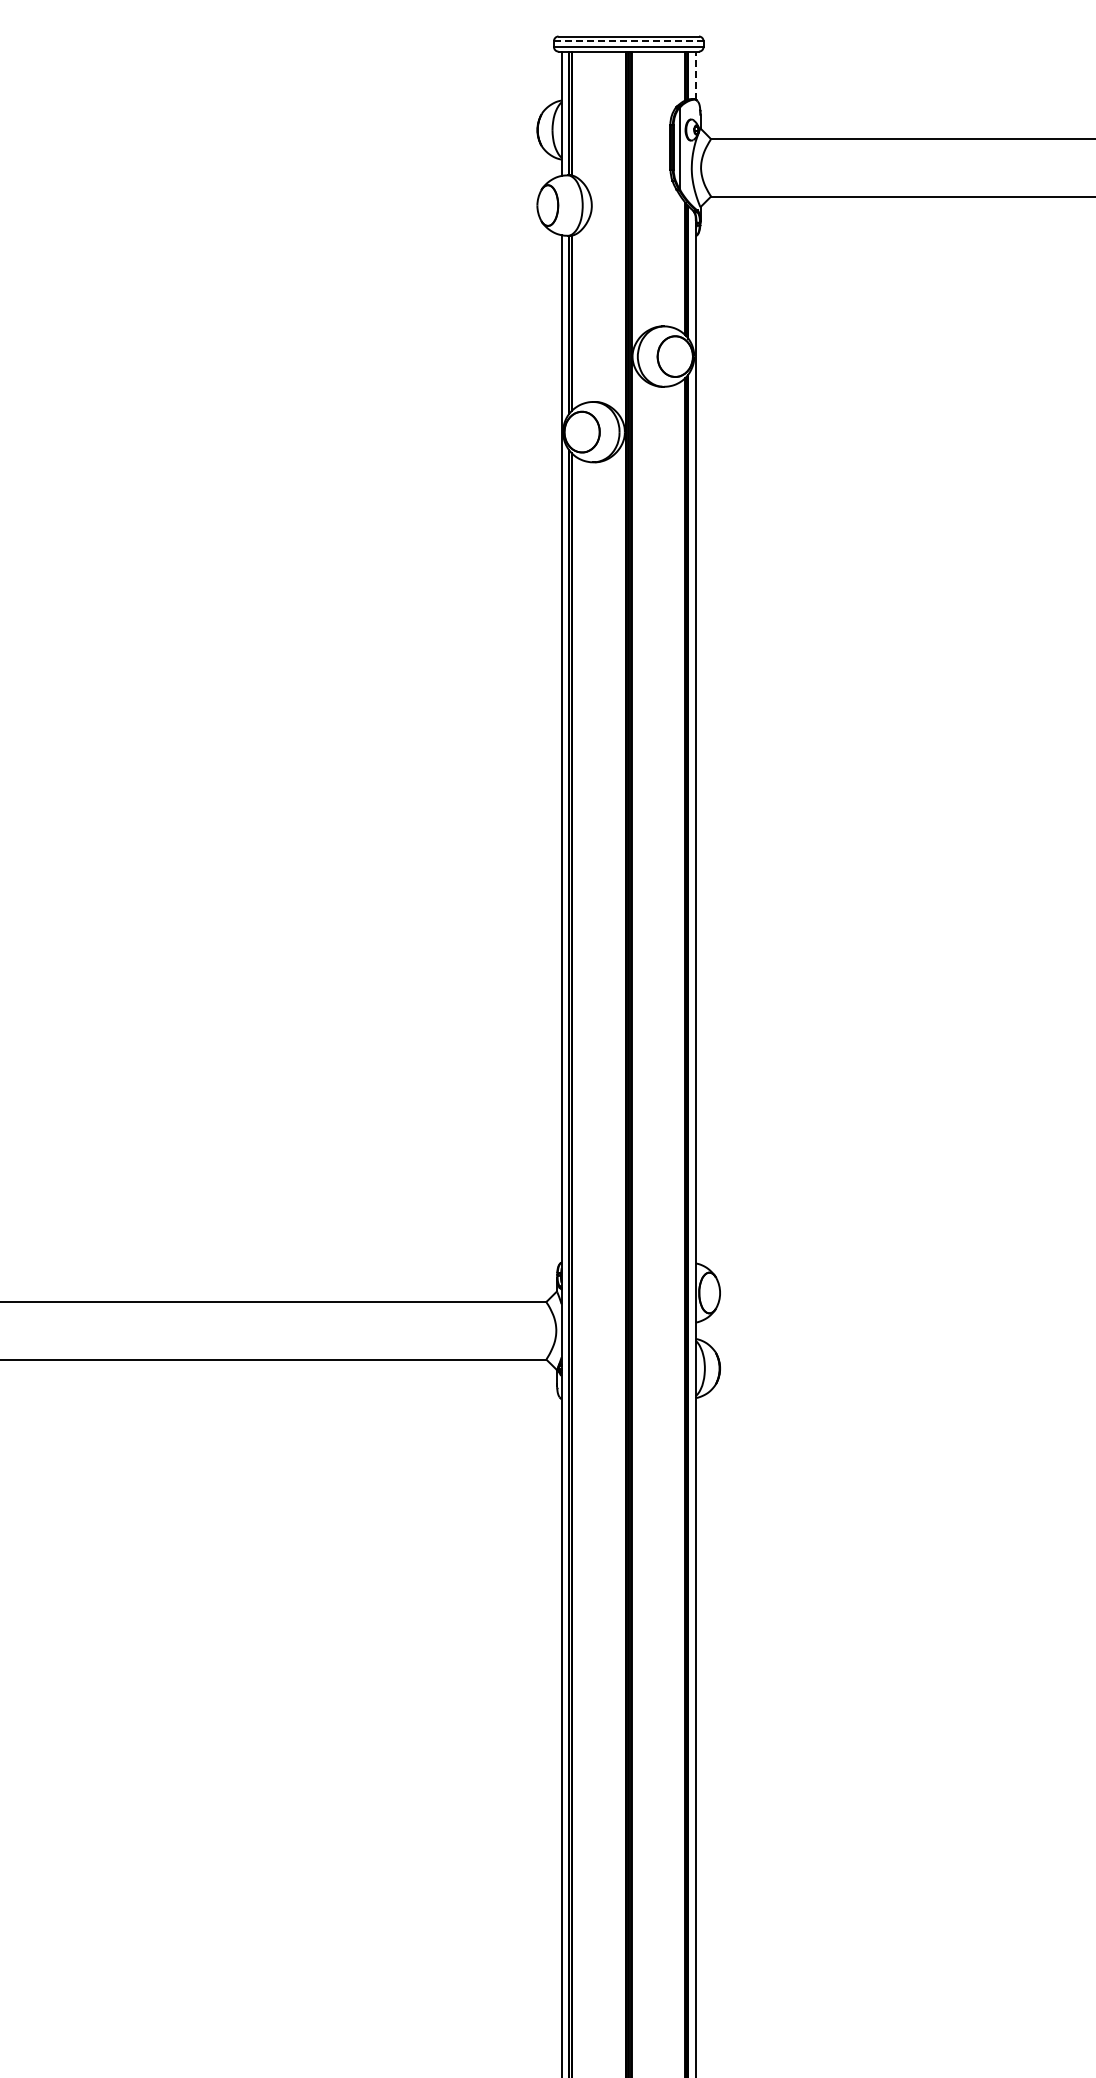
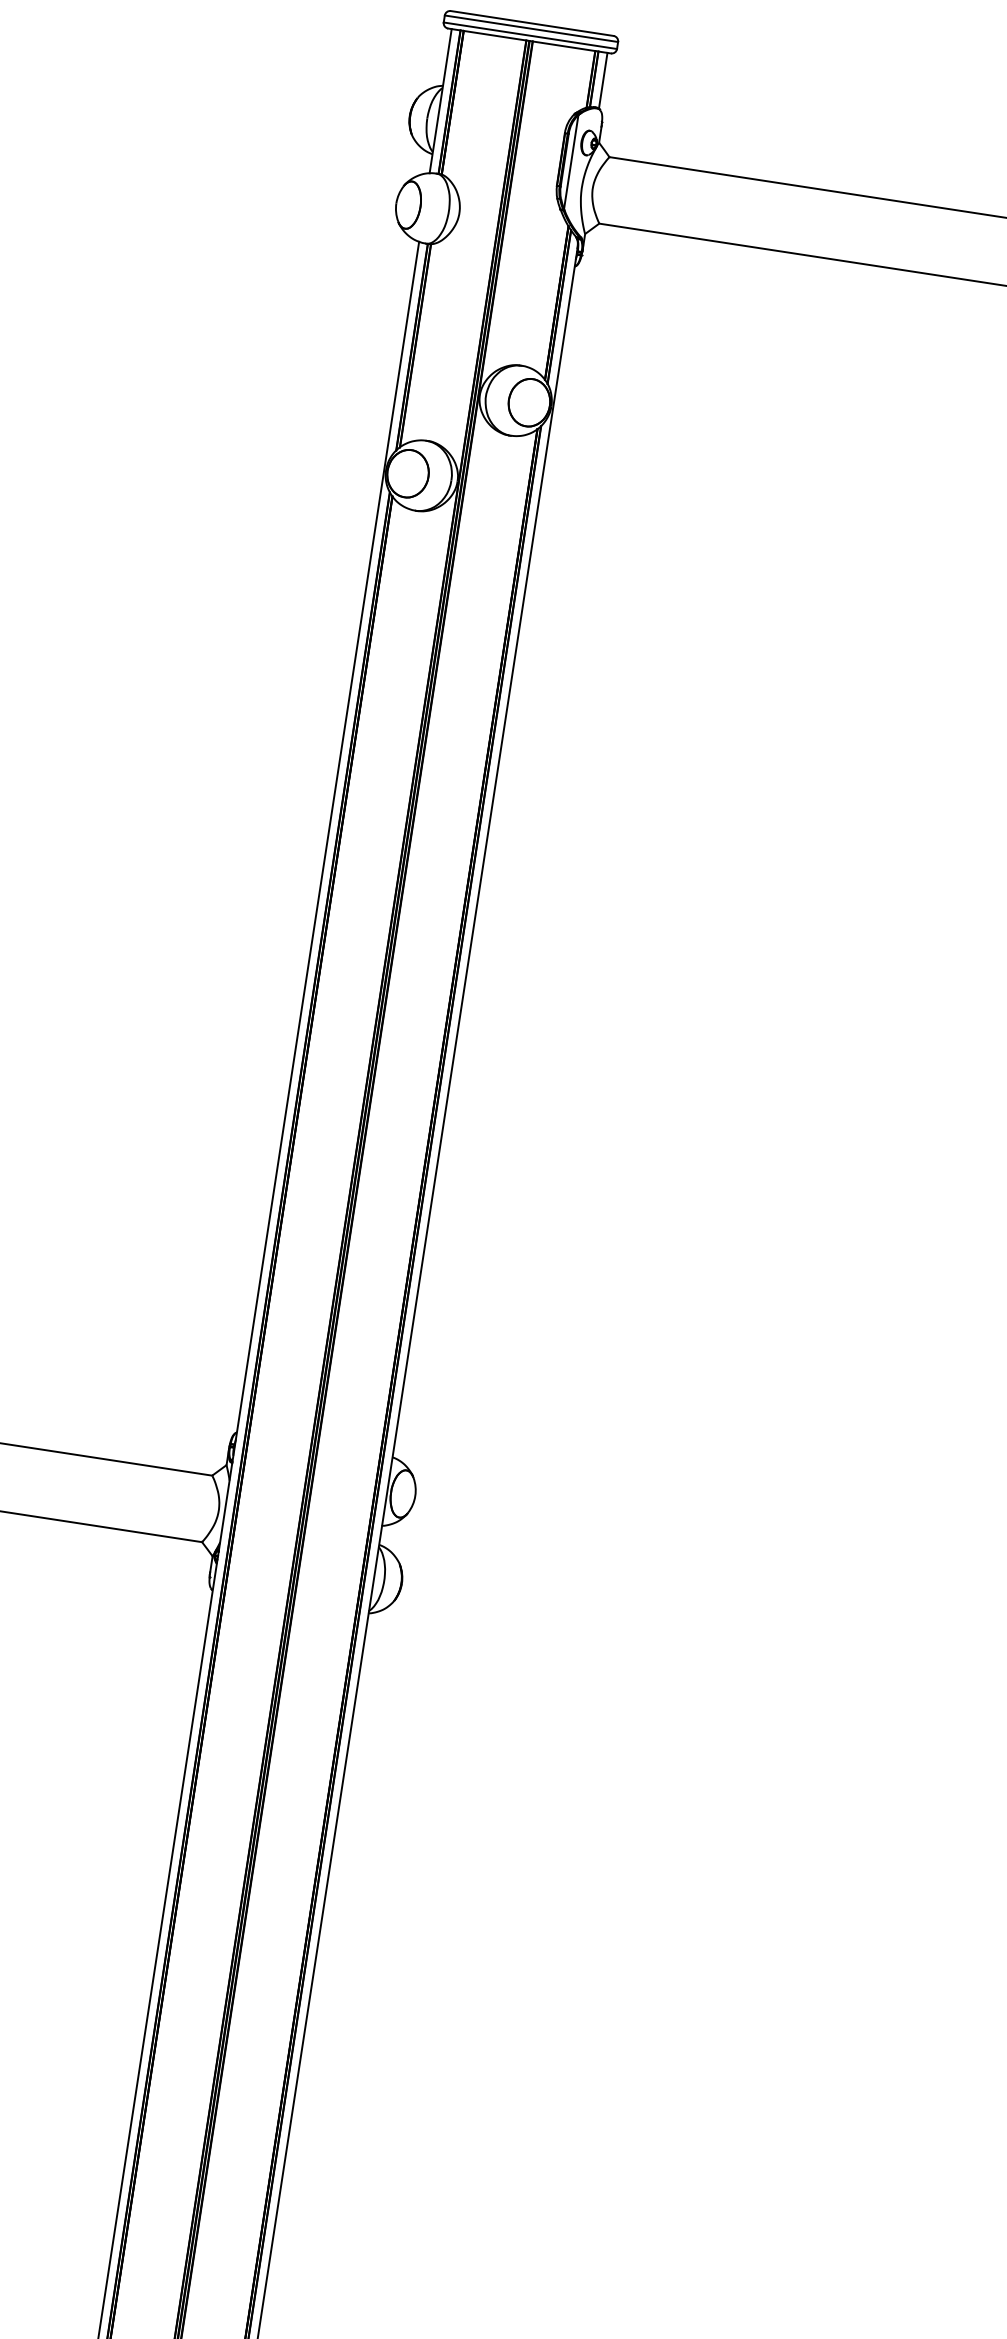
line: (628, 41) -> (531, 29), dashed -> solid
line: (695, 75) -> (602, 80), dashed -> solid

